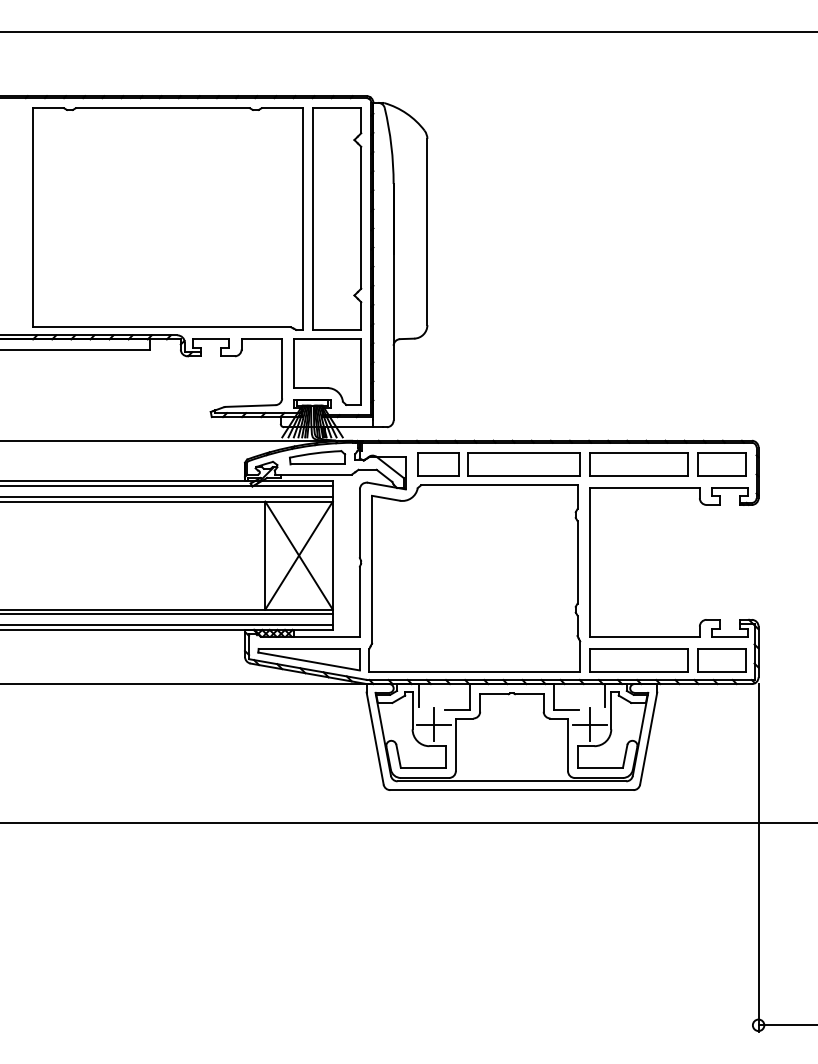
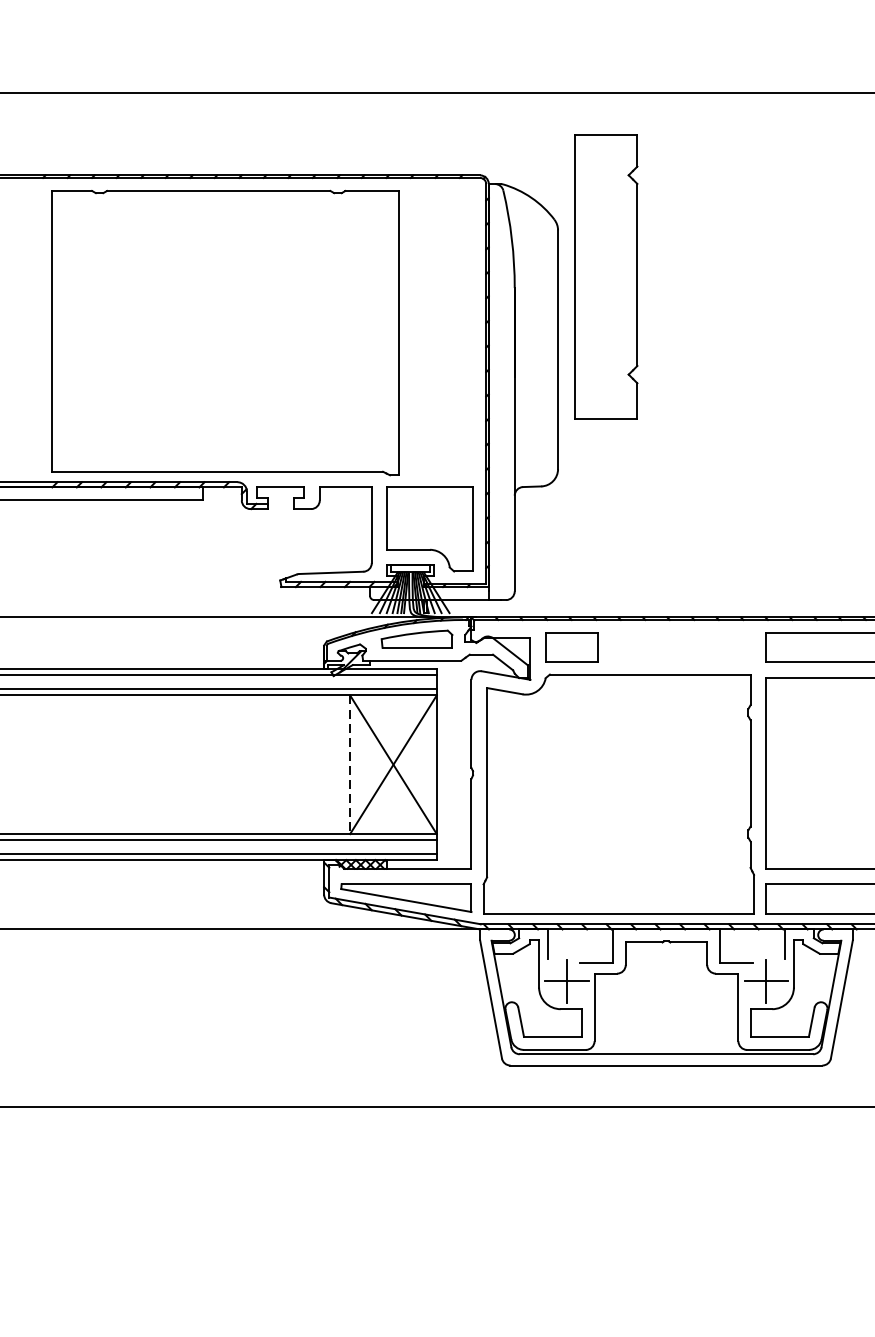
part: (337, 218) -> (606, 275), moved
part: (523, 464) -> (681, 647), removed
line: (265, 556) -> (350, 765), solid -> dashed

